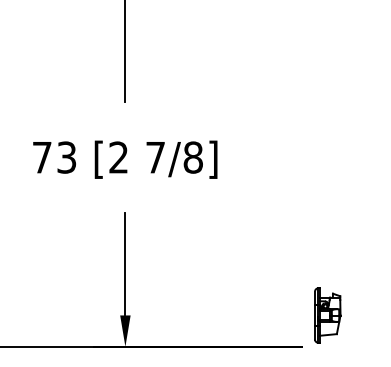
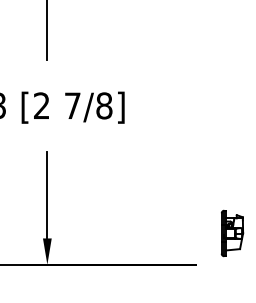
part: (327, 315) -> (232, 233), moved

